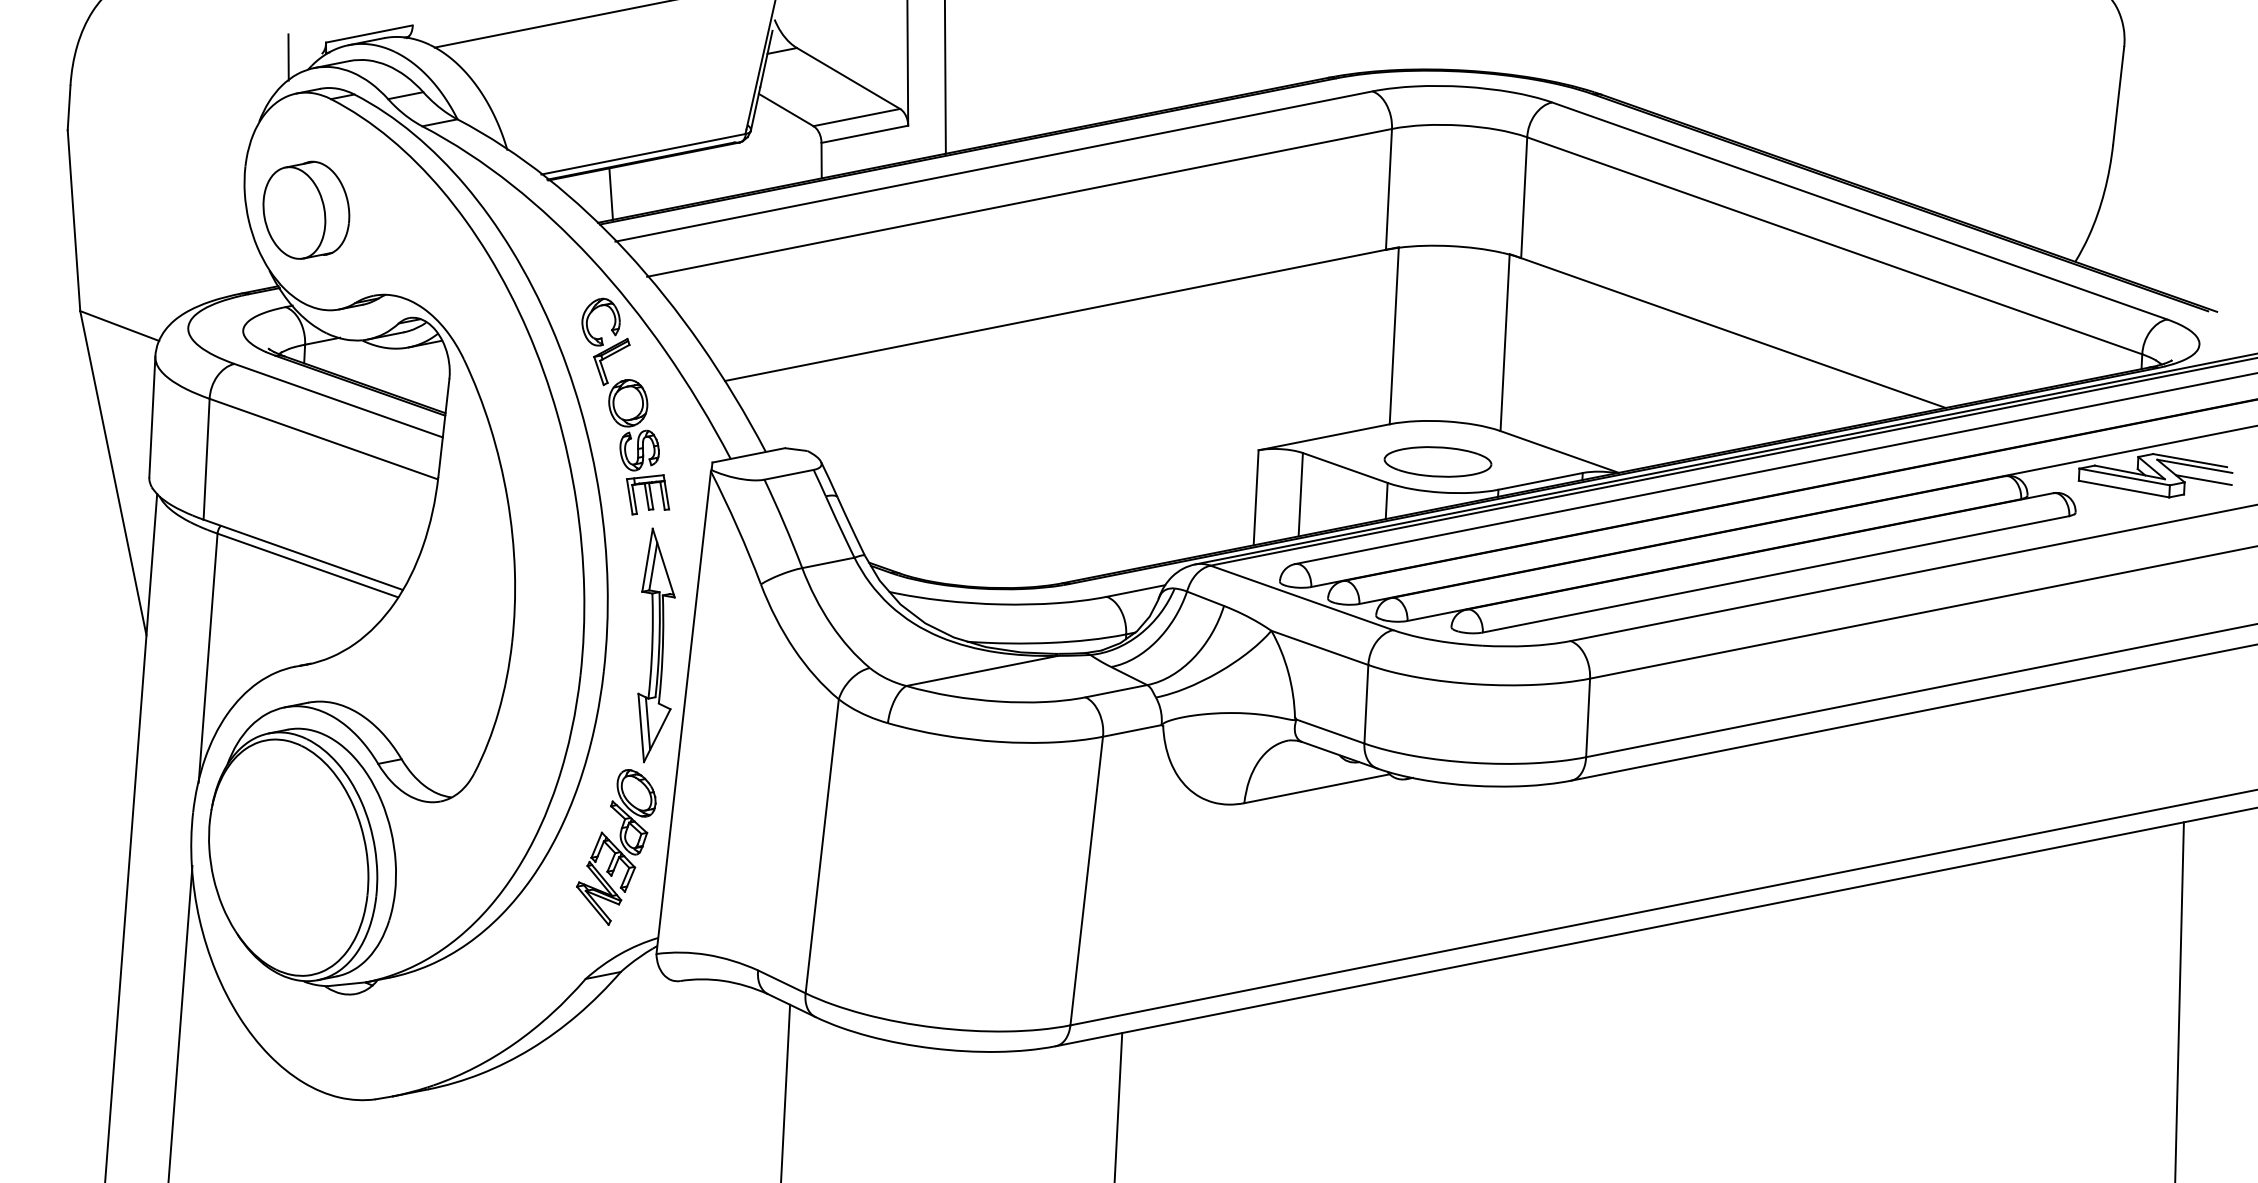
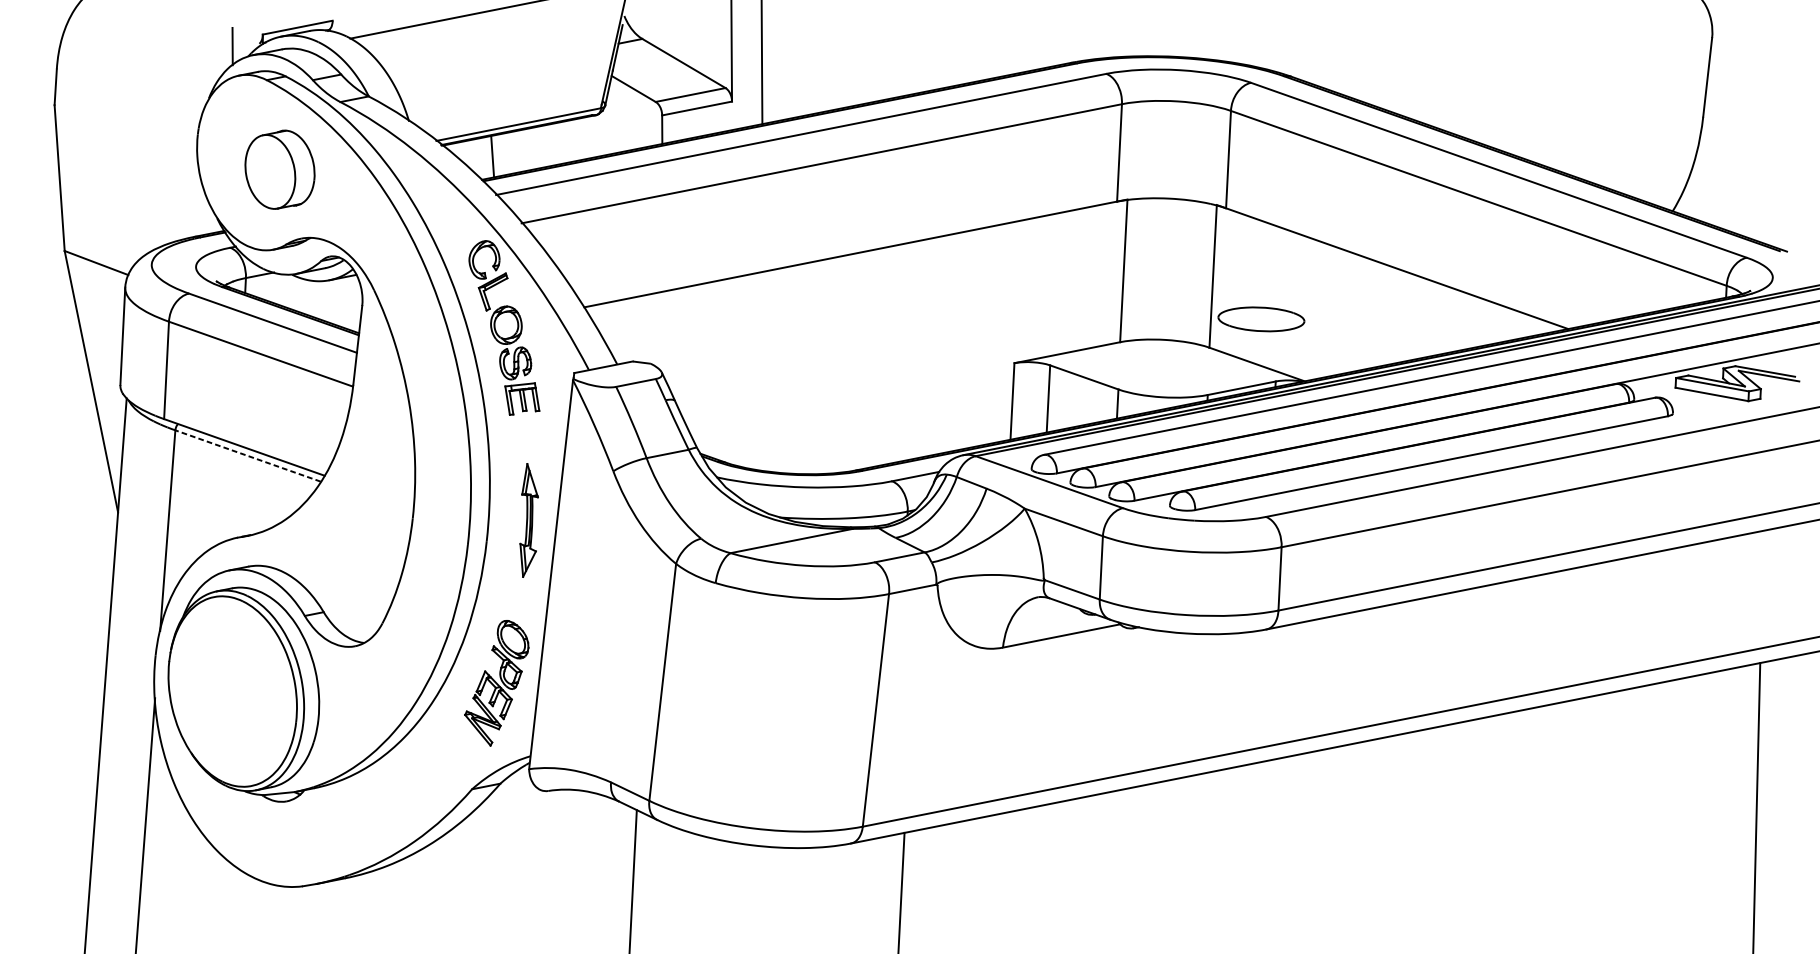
part: (306, 209) -> (280, 169), moved
part: (1437, 461) -> (1261, 319), moved
line: (2203, 480) -> (1776, 387), removed
line: (307, 565) -> (247, 456), solid -> dashed
part: (656, 645) -> (529, 520), size x0.6

